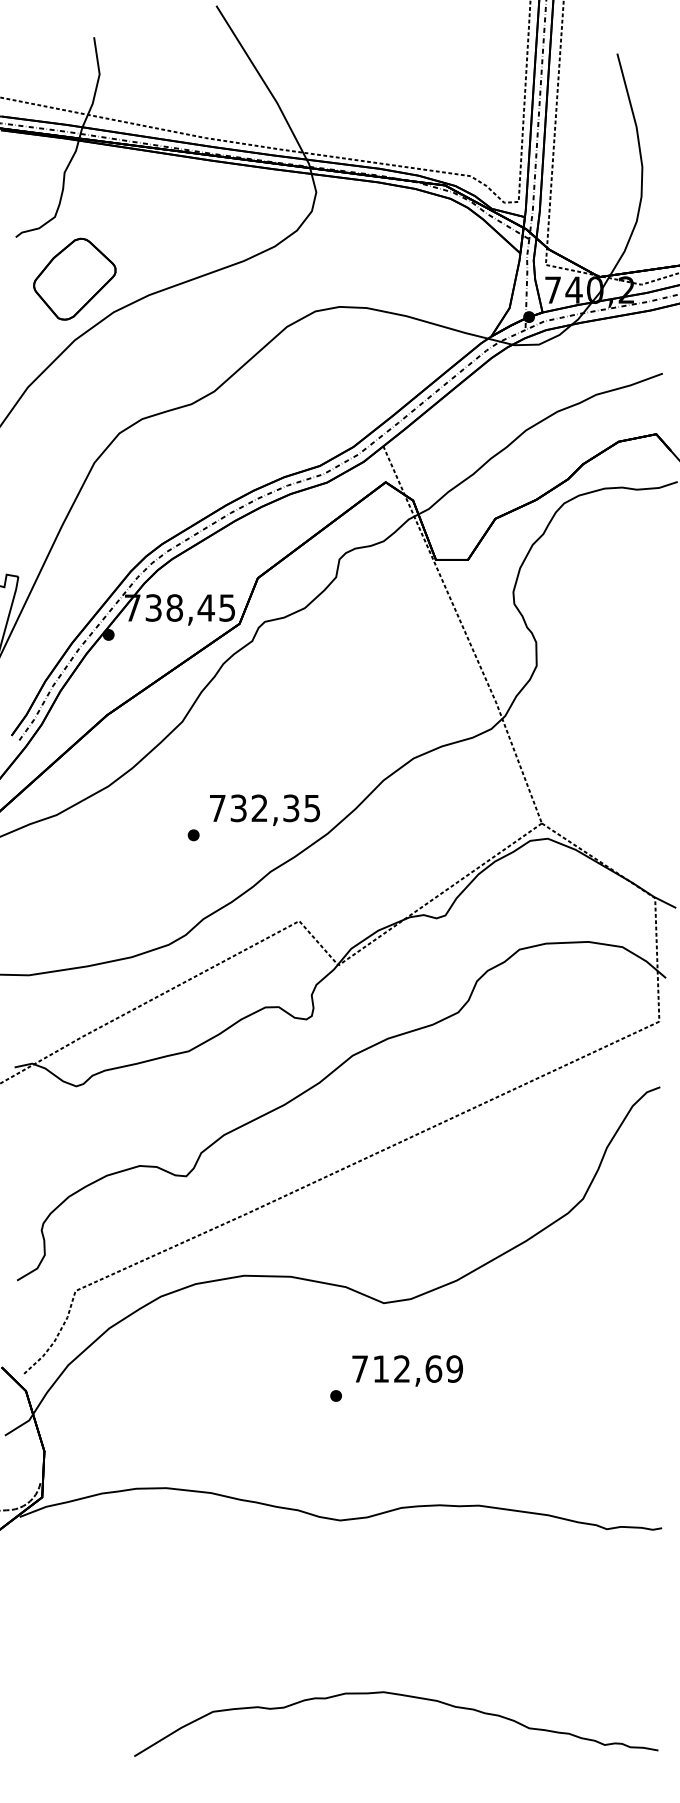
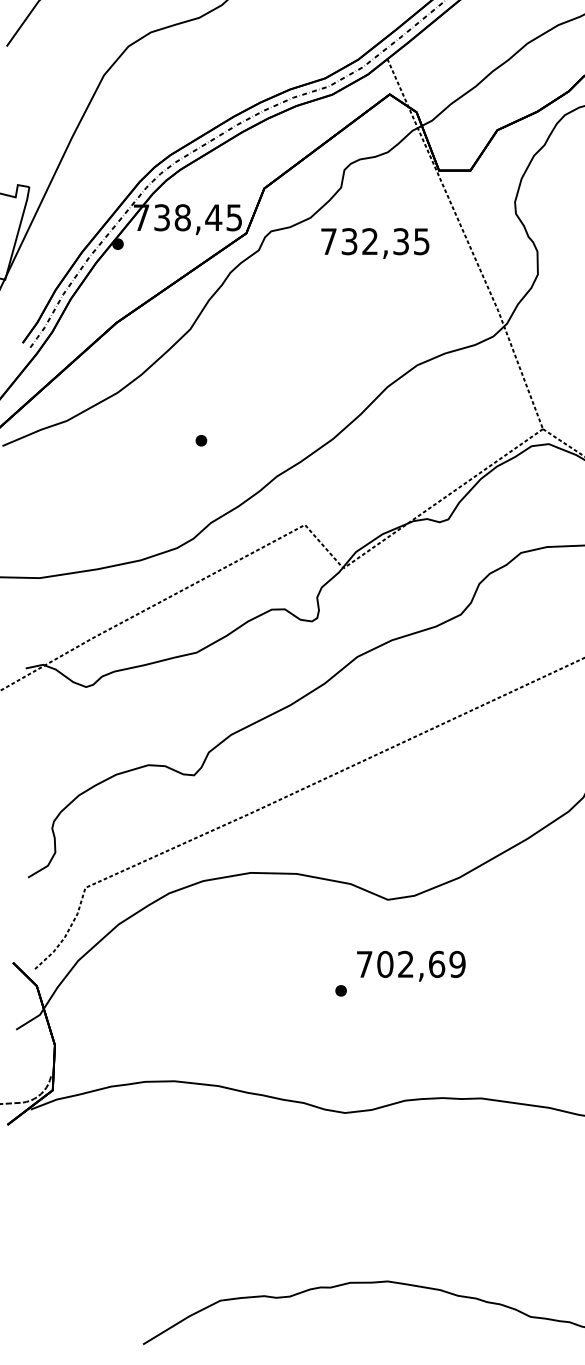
text: (264, 809) -> (374, 242), moved
text: (381, 1368) -> (385, 963), 712,69 -> 702,69

